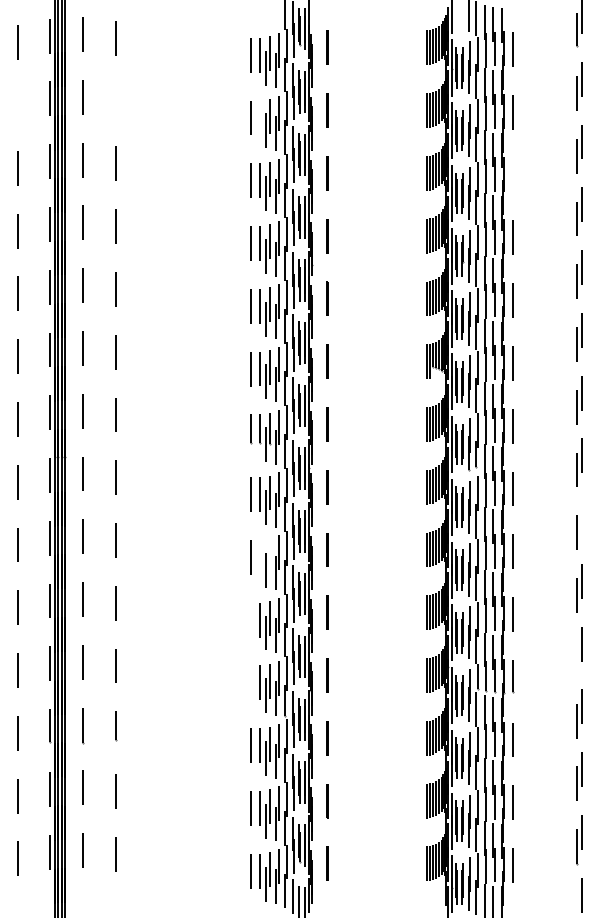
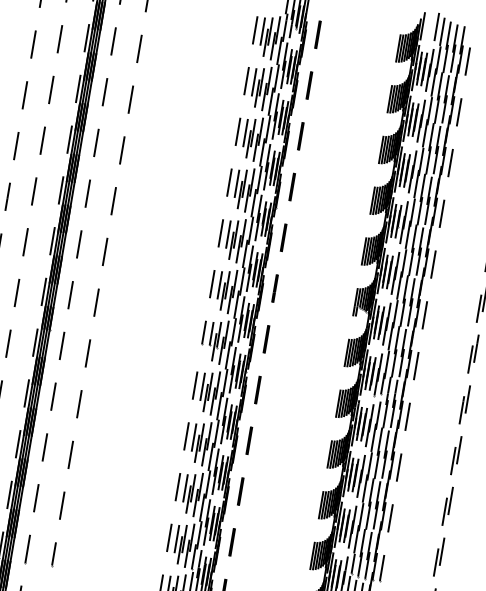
line: (115, 100) -> (139, 48), added
line: (18, 105) -> (60, 39), added
line: (260, 117) -> (254, 81), added
line: (513, 174) -> (451, 162), added
line: (581, 518) -> (458, 450), added
line: (269, 555) -> (201, 437), added
line: (260, 556) -> (194, 436), added
line: (251, 619) -> (178, 486), added
line: (576, 657) -> (435, 561), added
line: (251, 682) -> (169, 537), added

